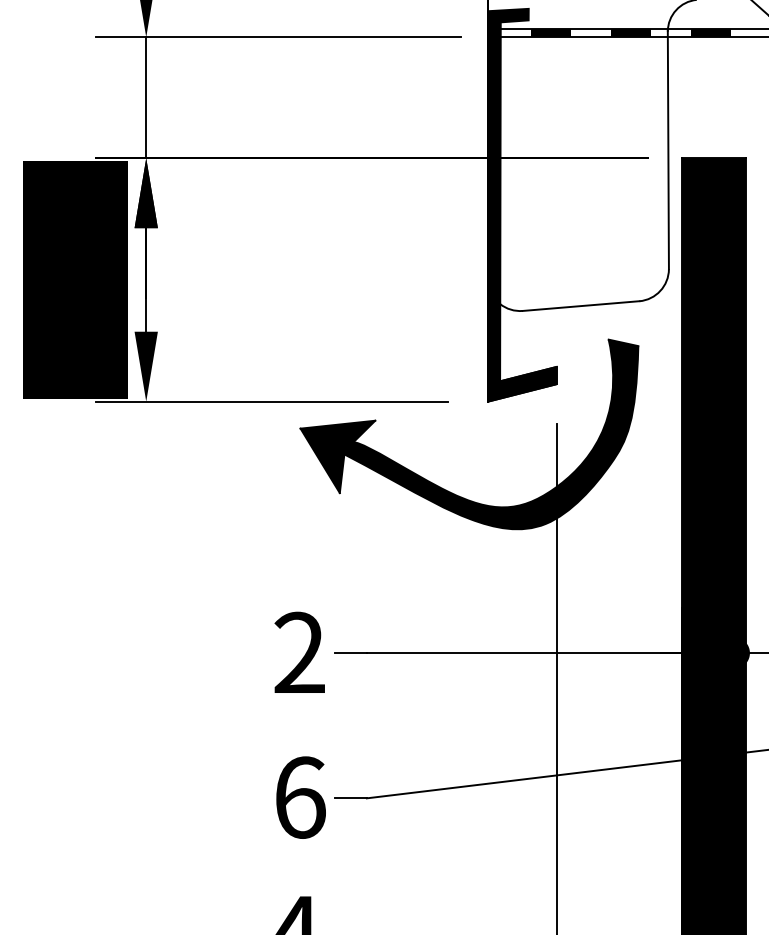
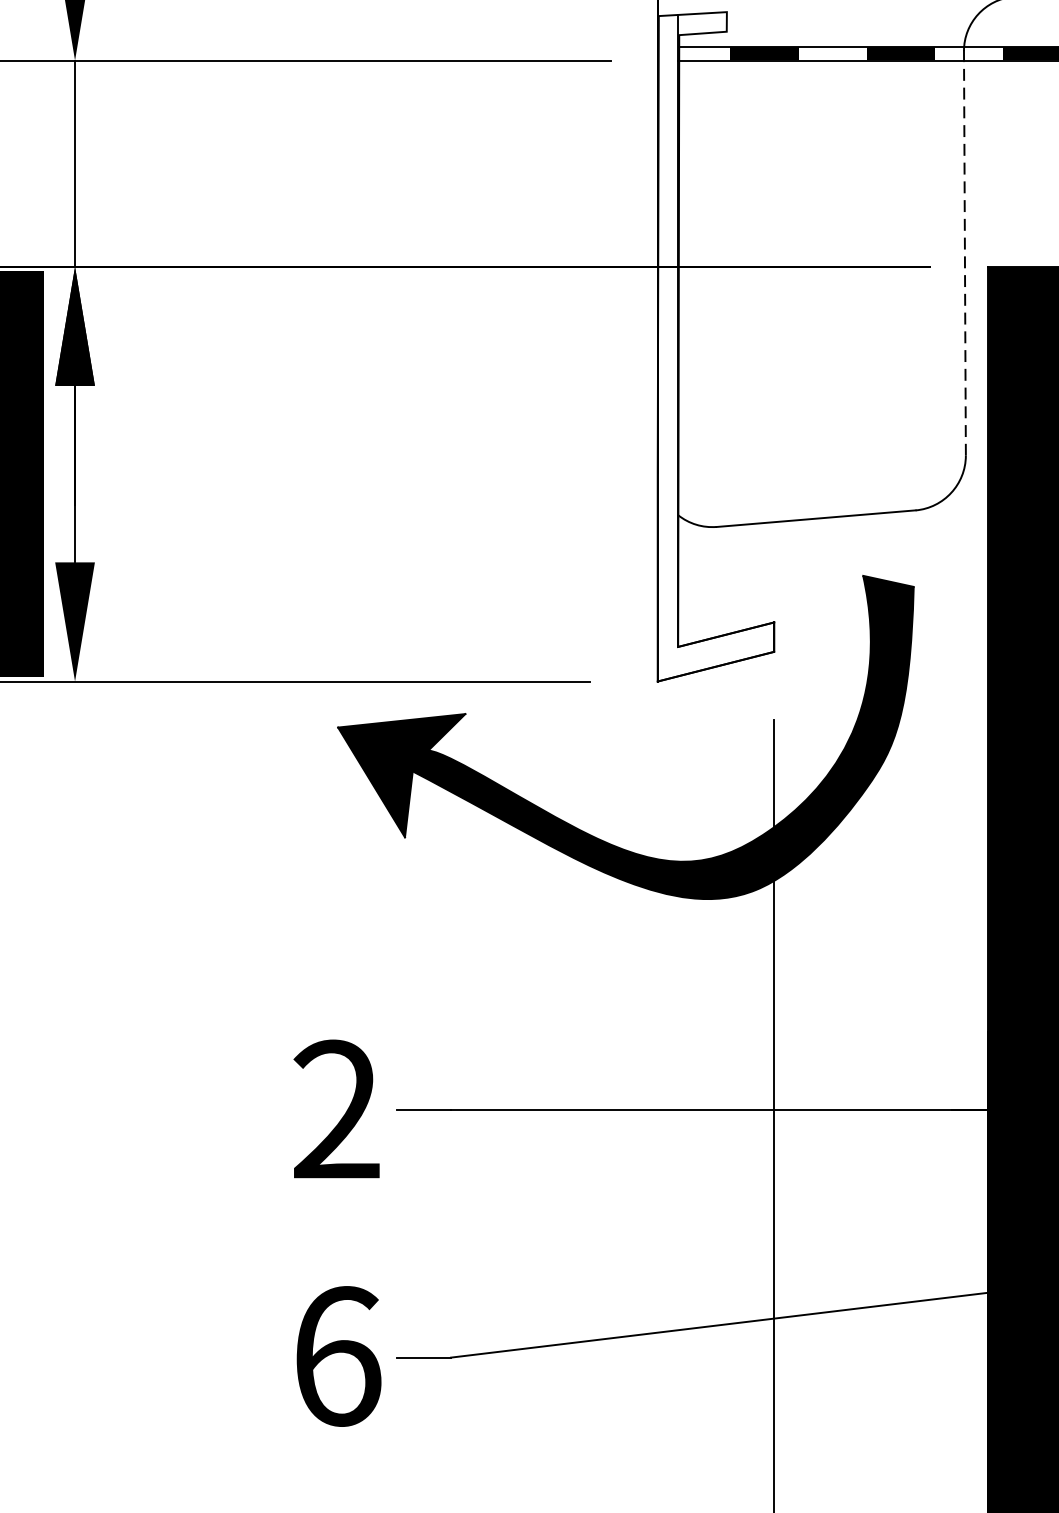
line: (668, 149) -> (965, 251), solid -> dashed
fill: (522, 204) -> (716, 345), removed

